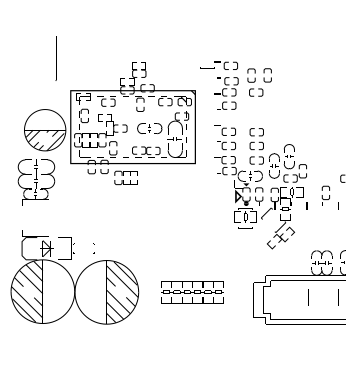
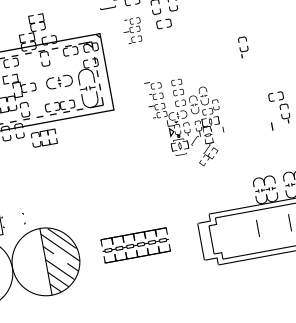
part: (226, 93) -> (133, 30), size x0.7
part: (260, 187) -> (186, 122), size x0.7
part: (325, 195) -> (243, 47), moved

